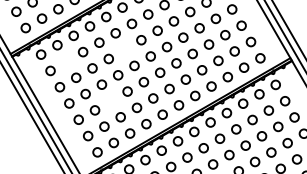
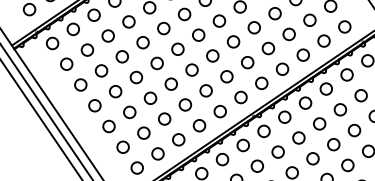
circle: (124, 49) -> (163, 28), added
circle: (66, 61) -> (87, 50), added
circle: (111, 100) -> (150, 97), added

